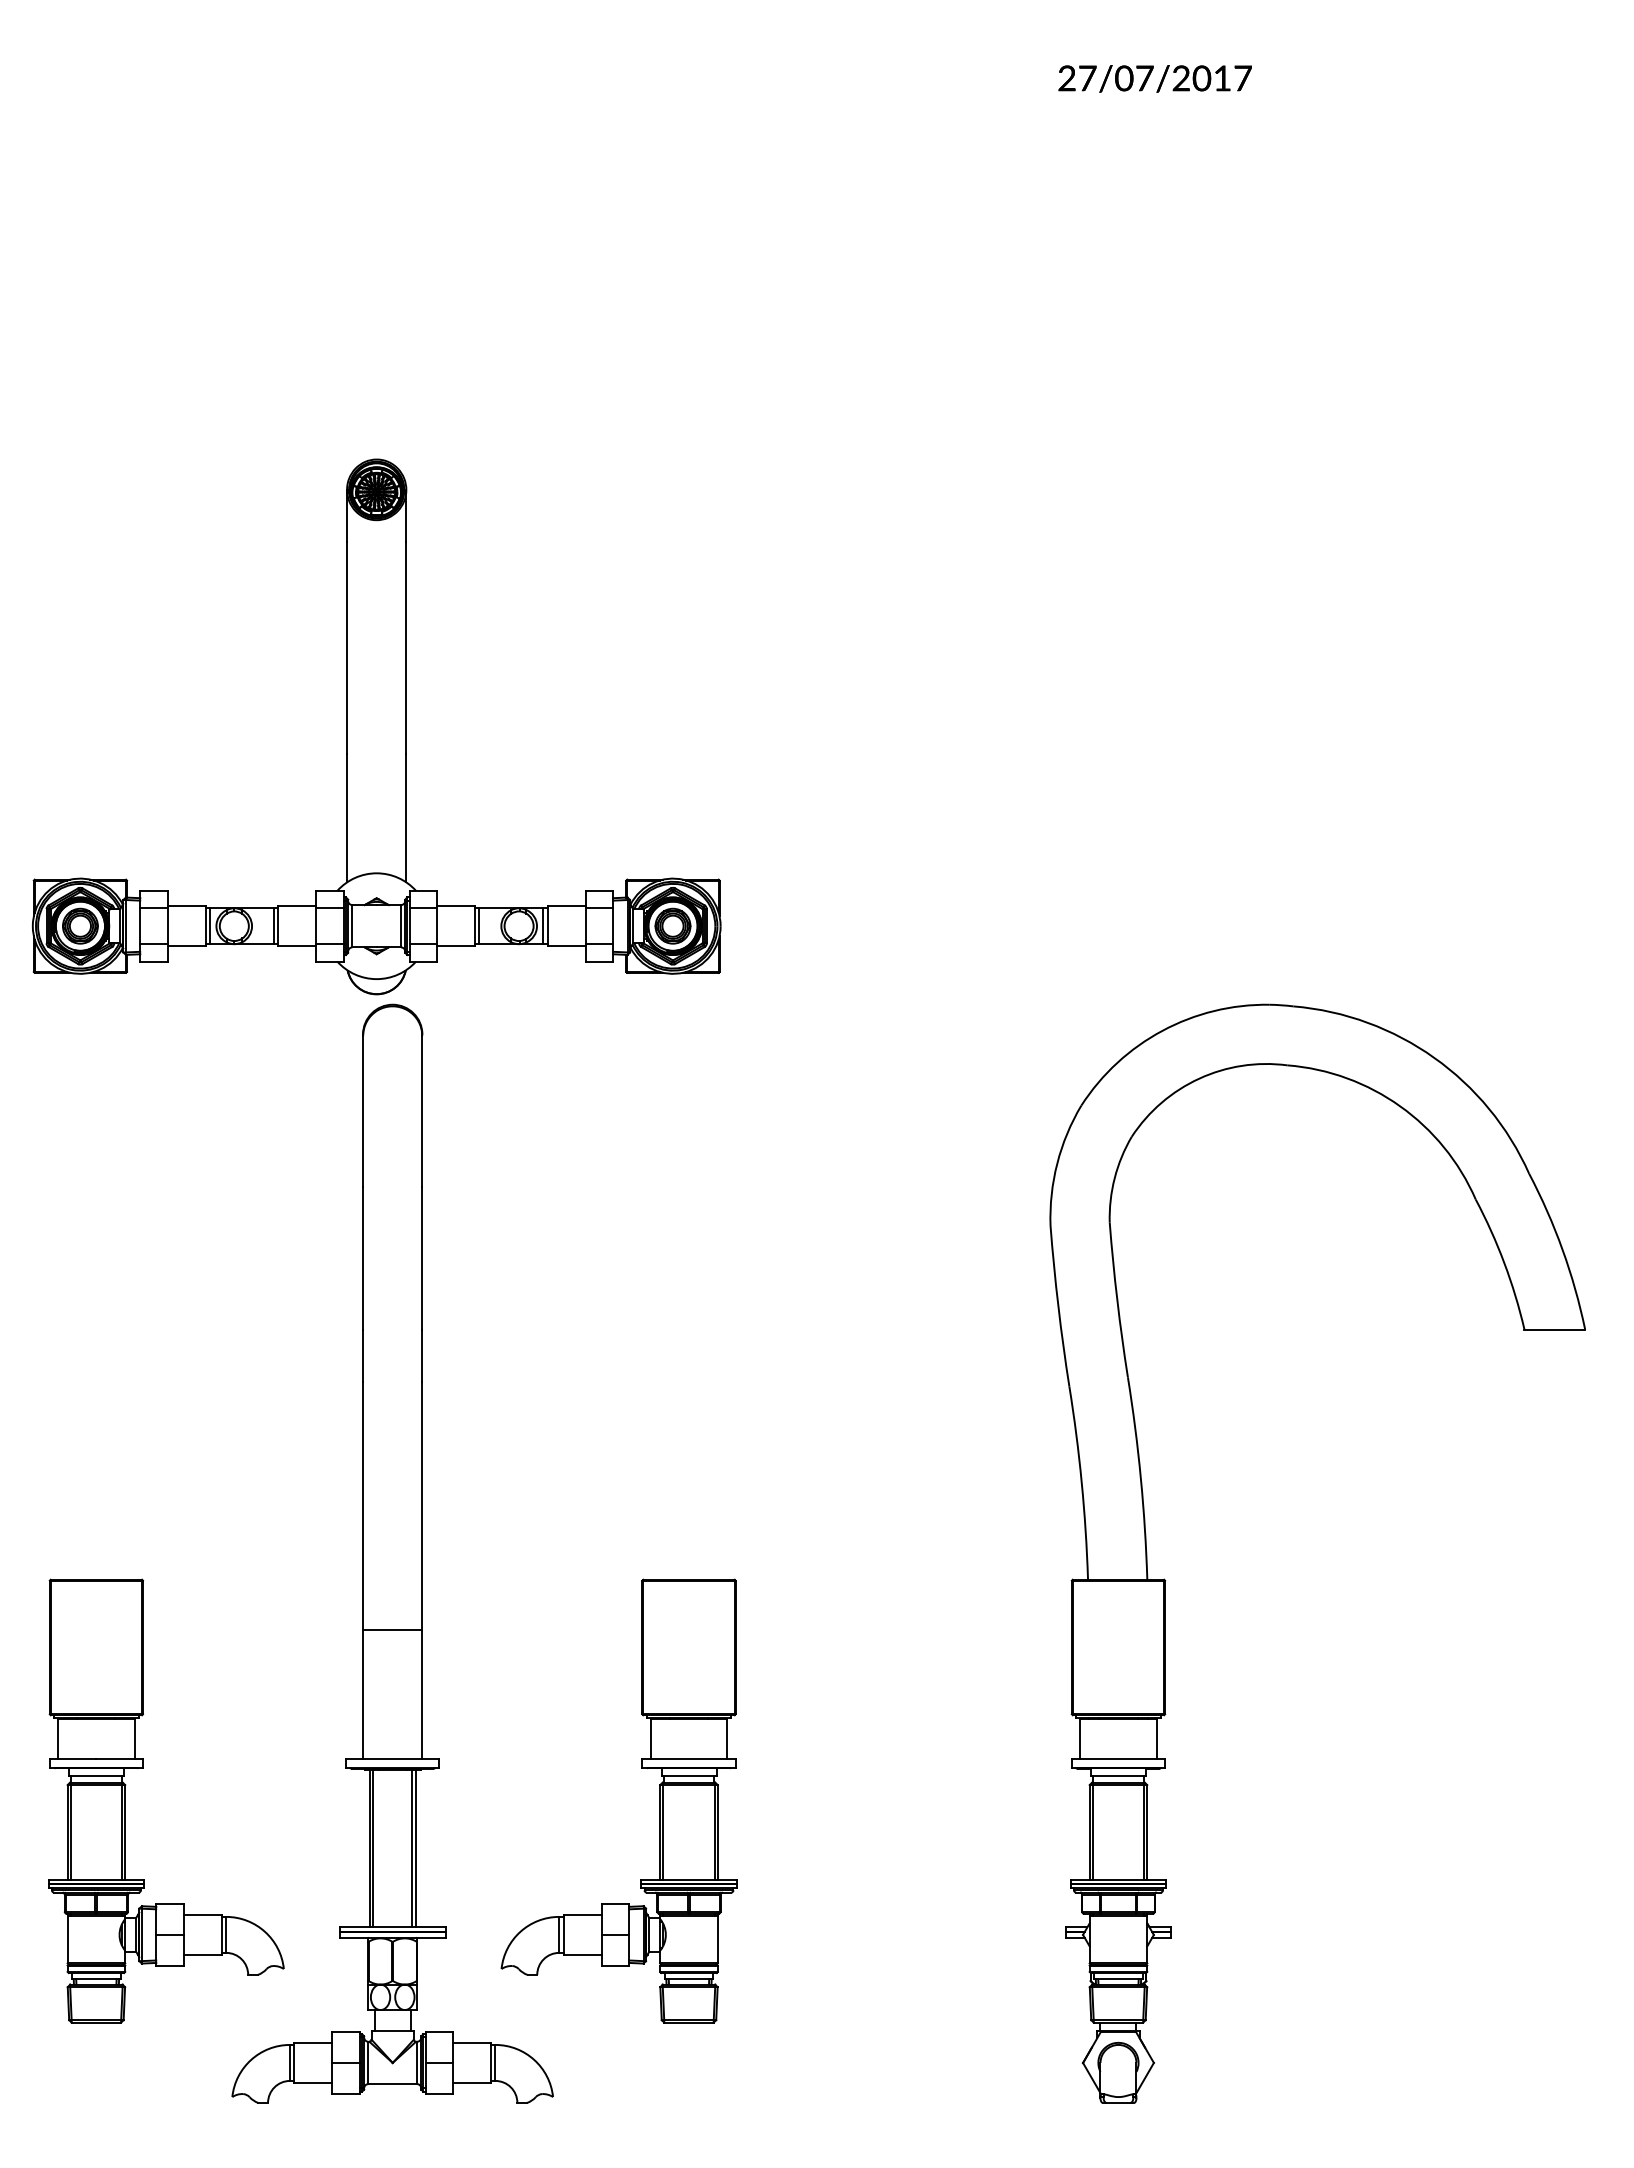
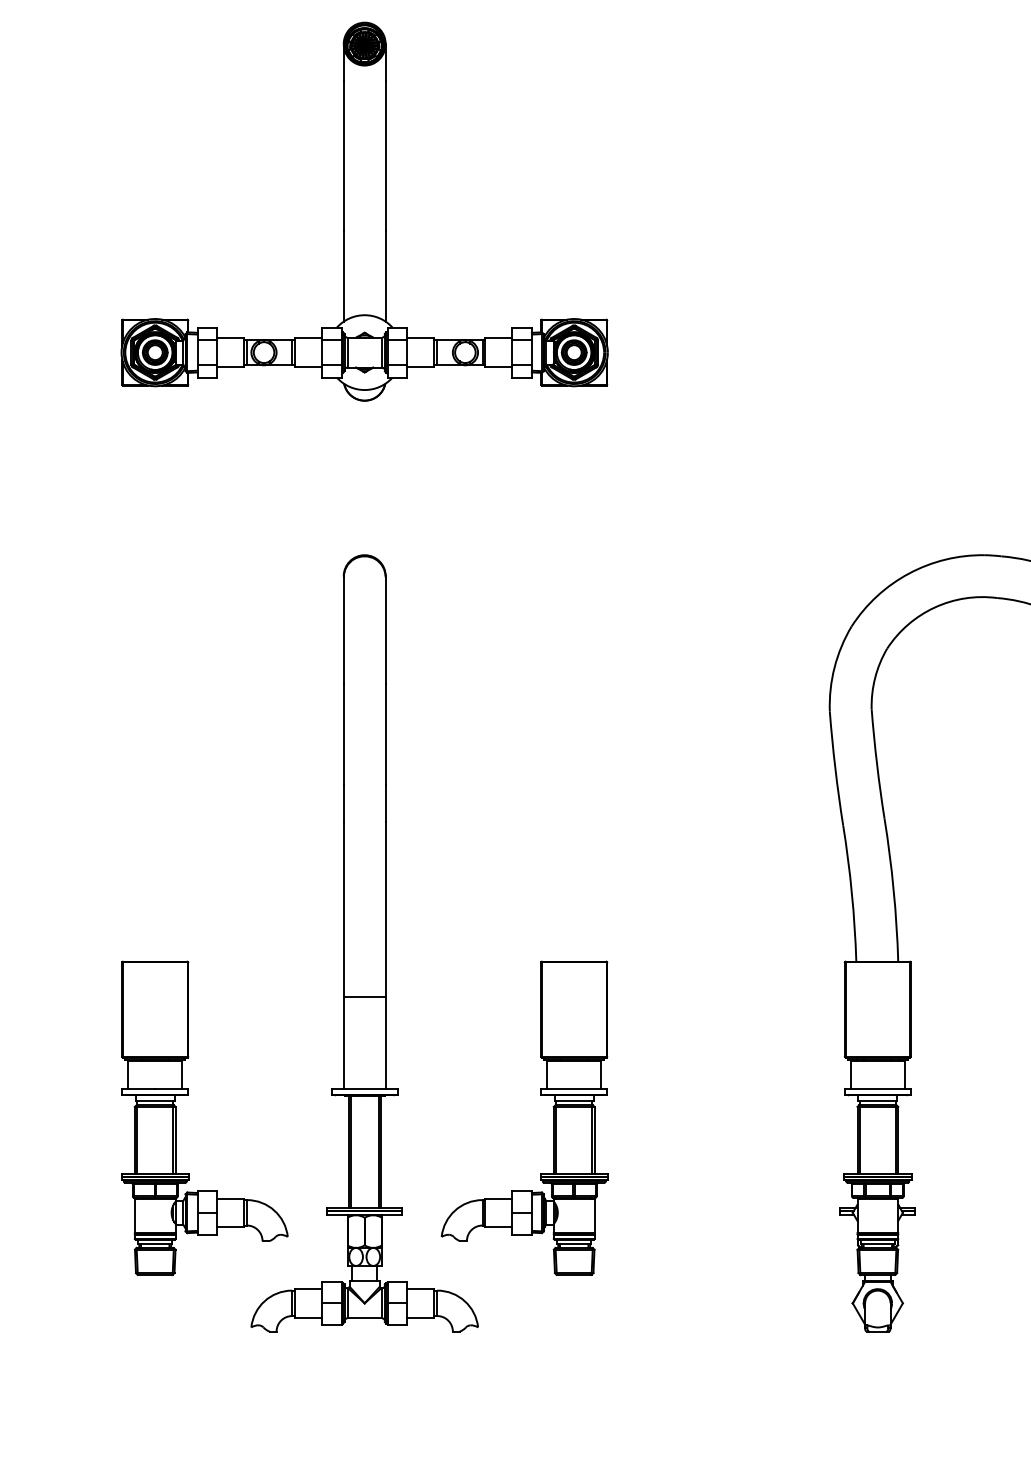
part: (376, 726) -> (364, 211), moved

